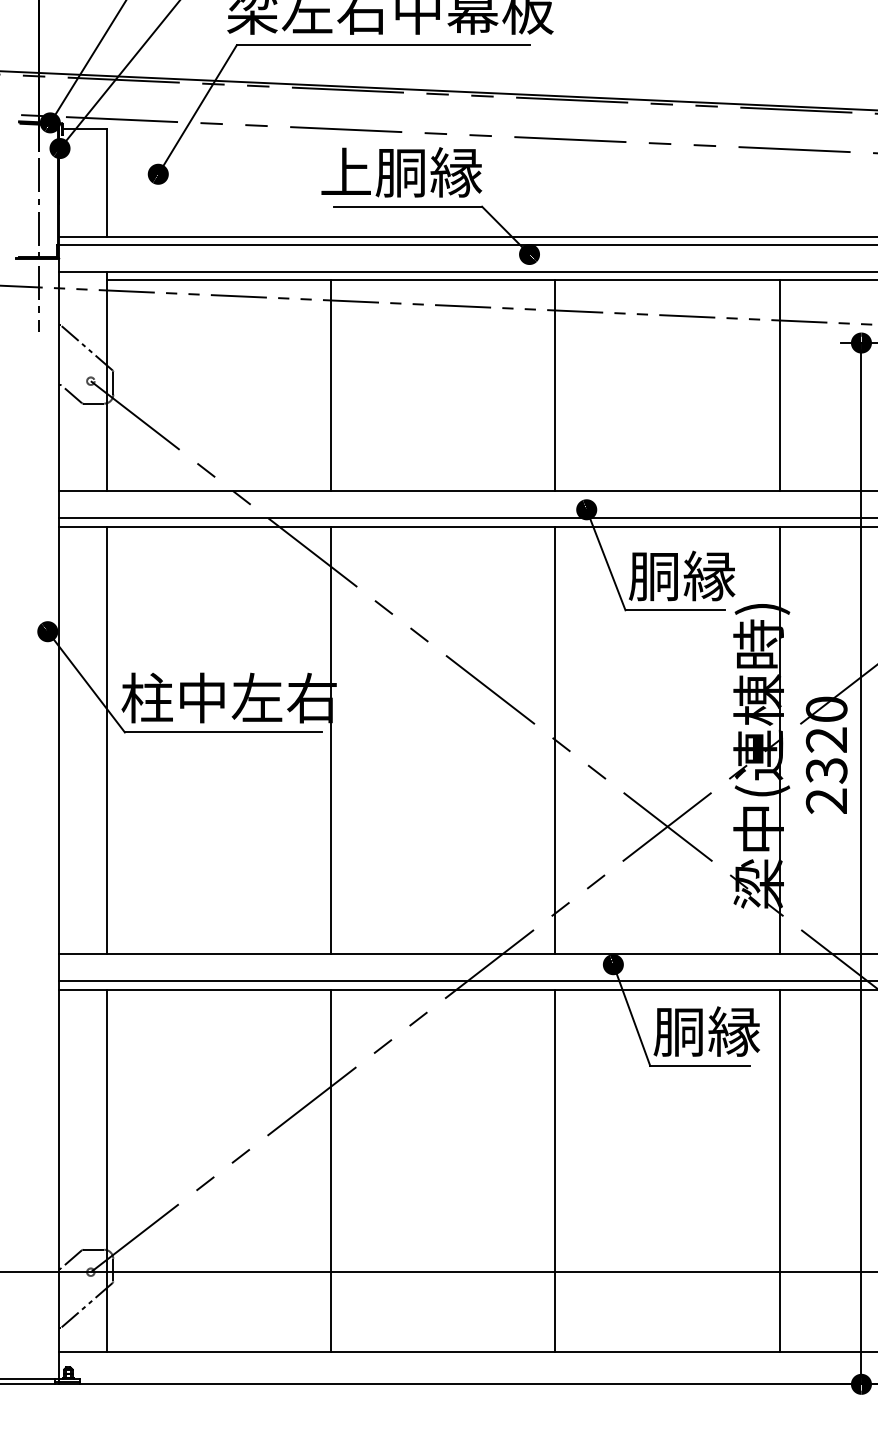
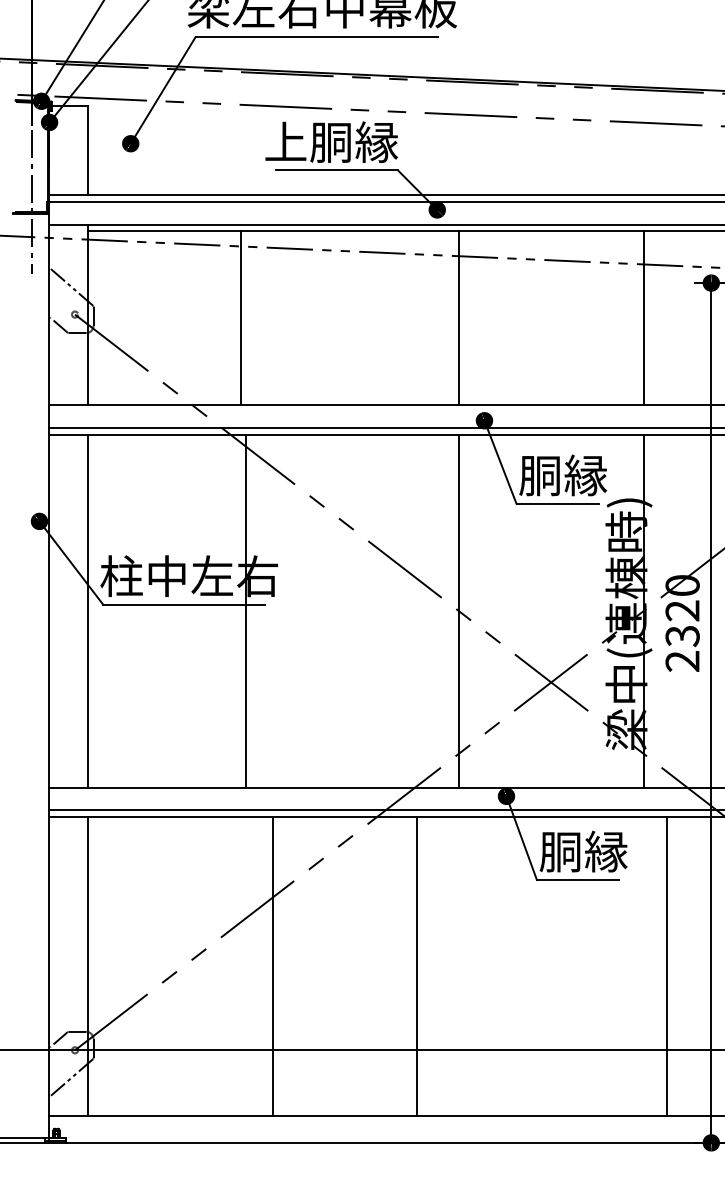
line: (330, 385) -> (240, 318), moved
line: (330, 740) -> (245, 611), moved
line: (555, 1171) -> (417, 967), moved
line: (779, 1171) -> (666, 967), moved

